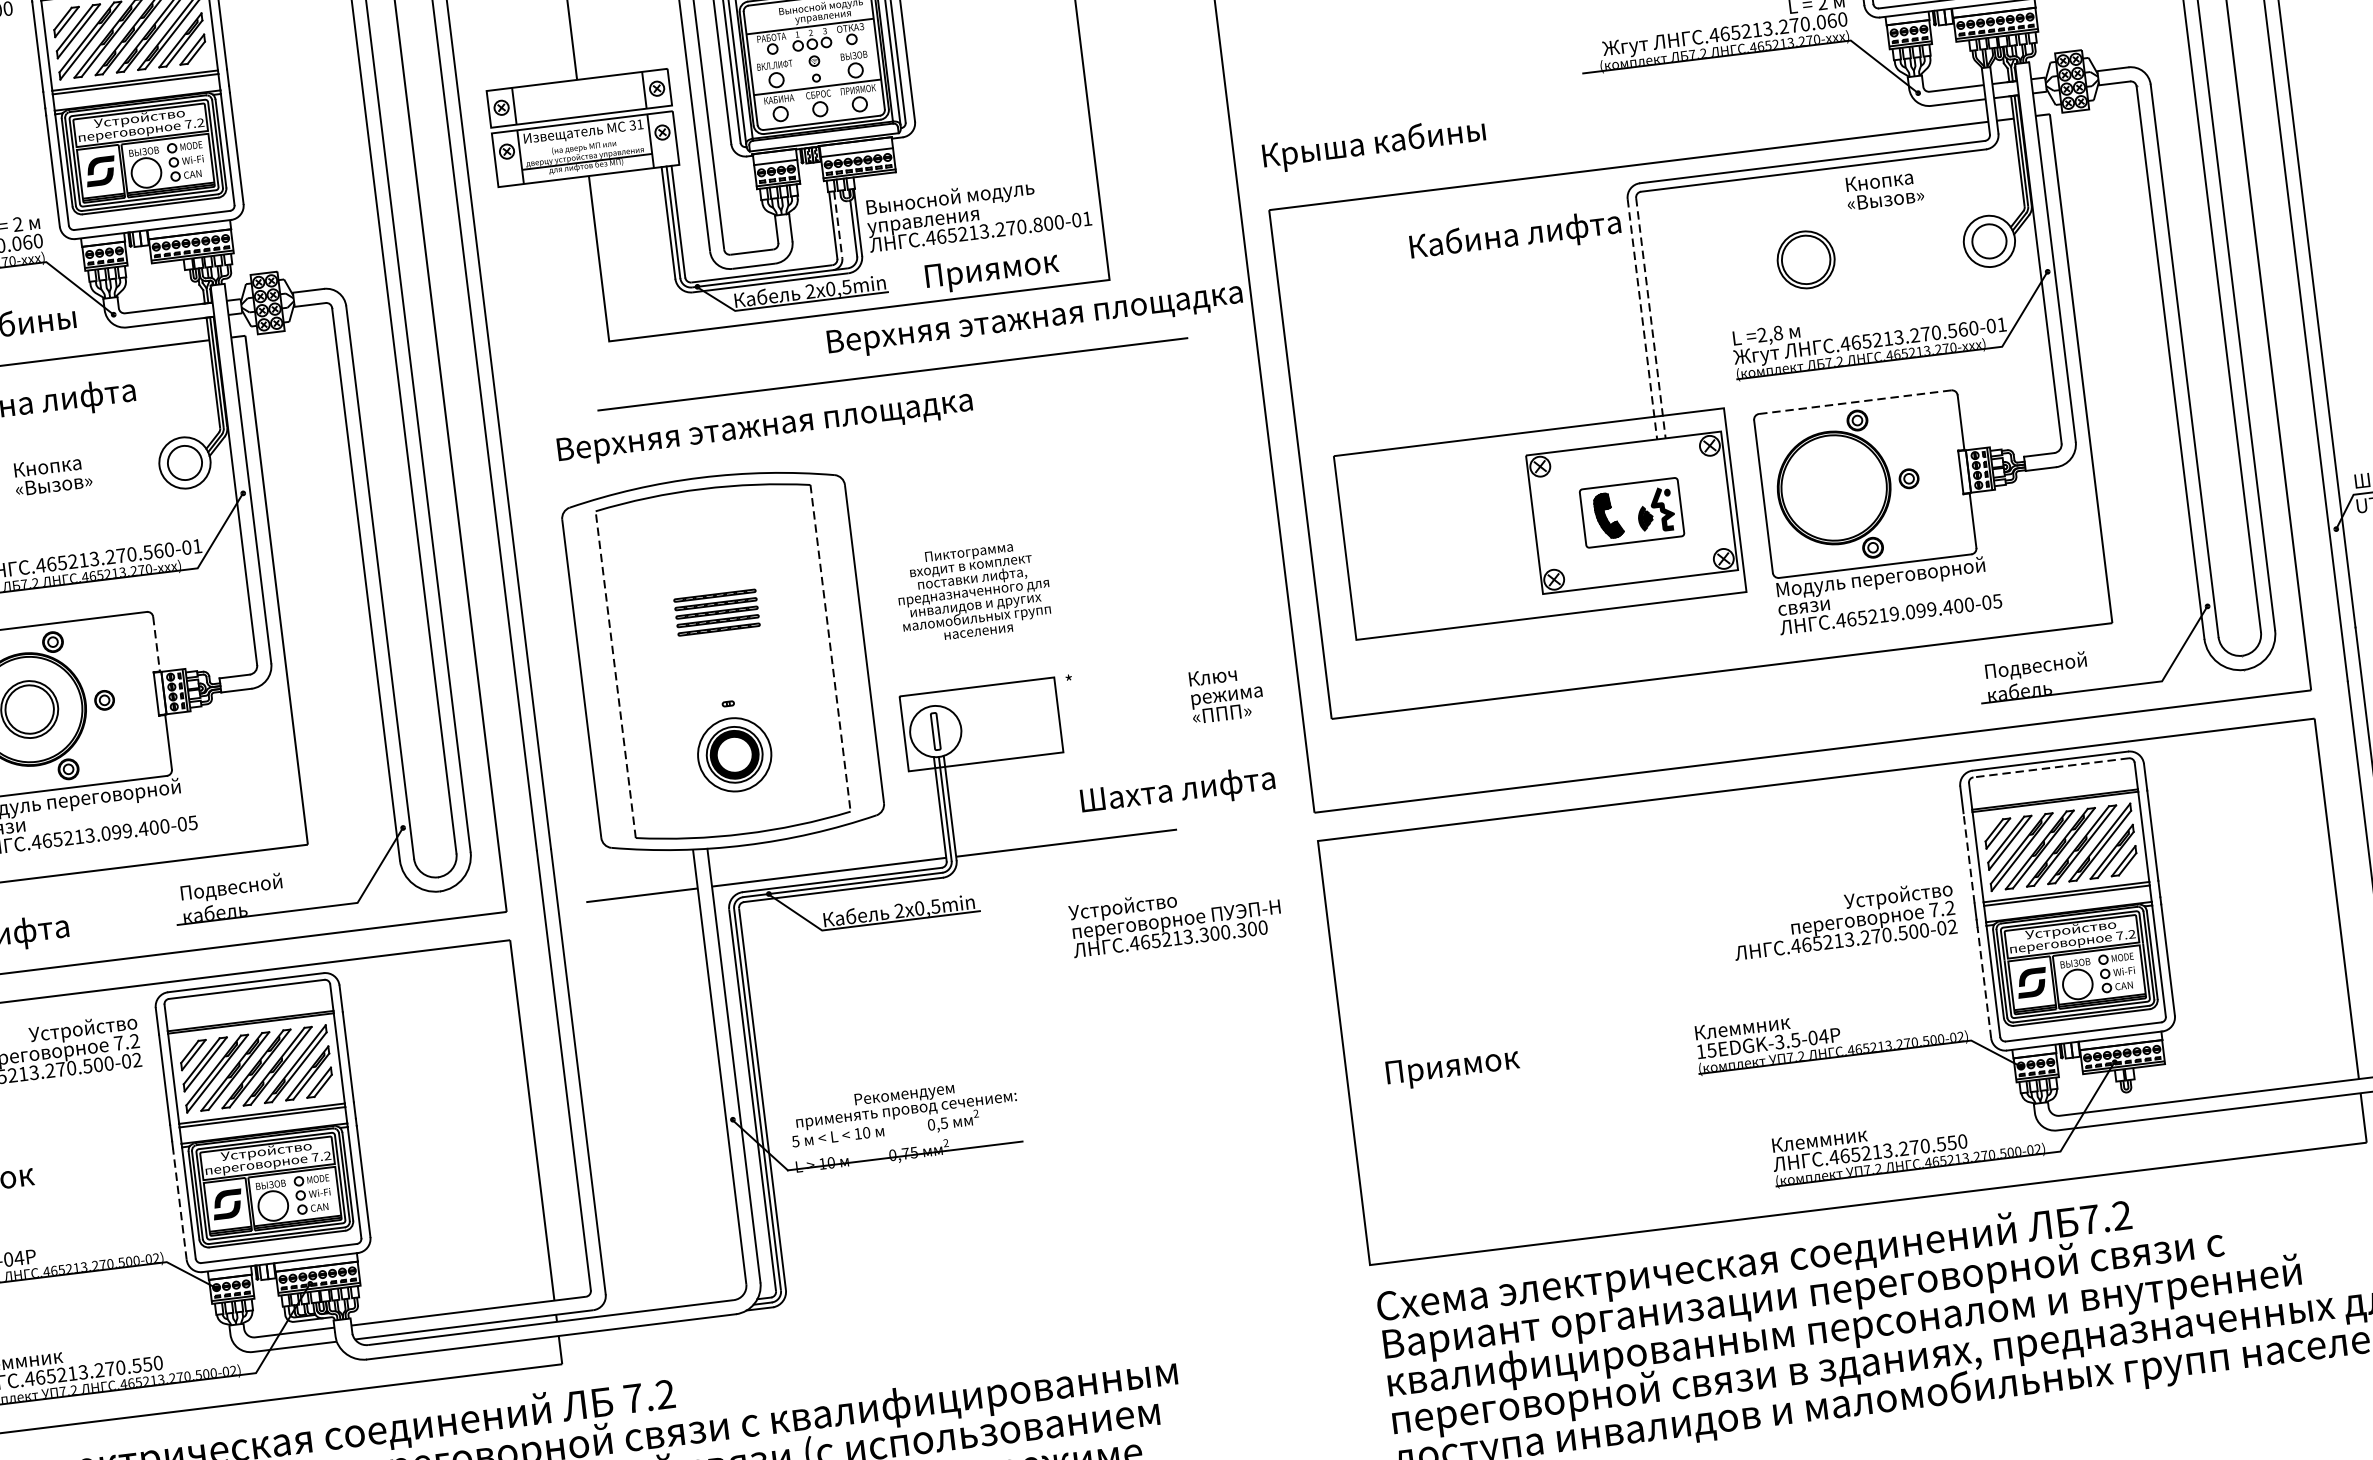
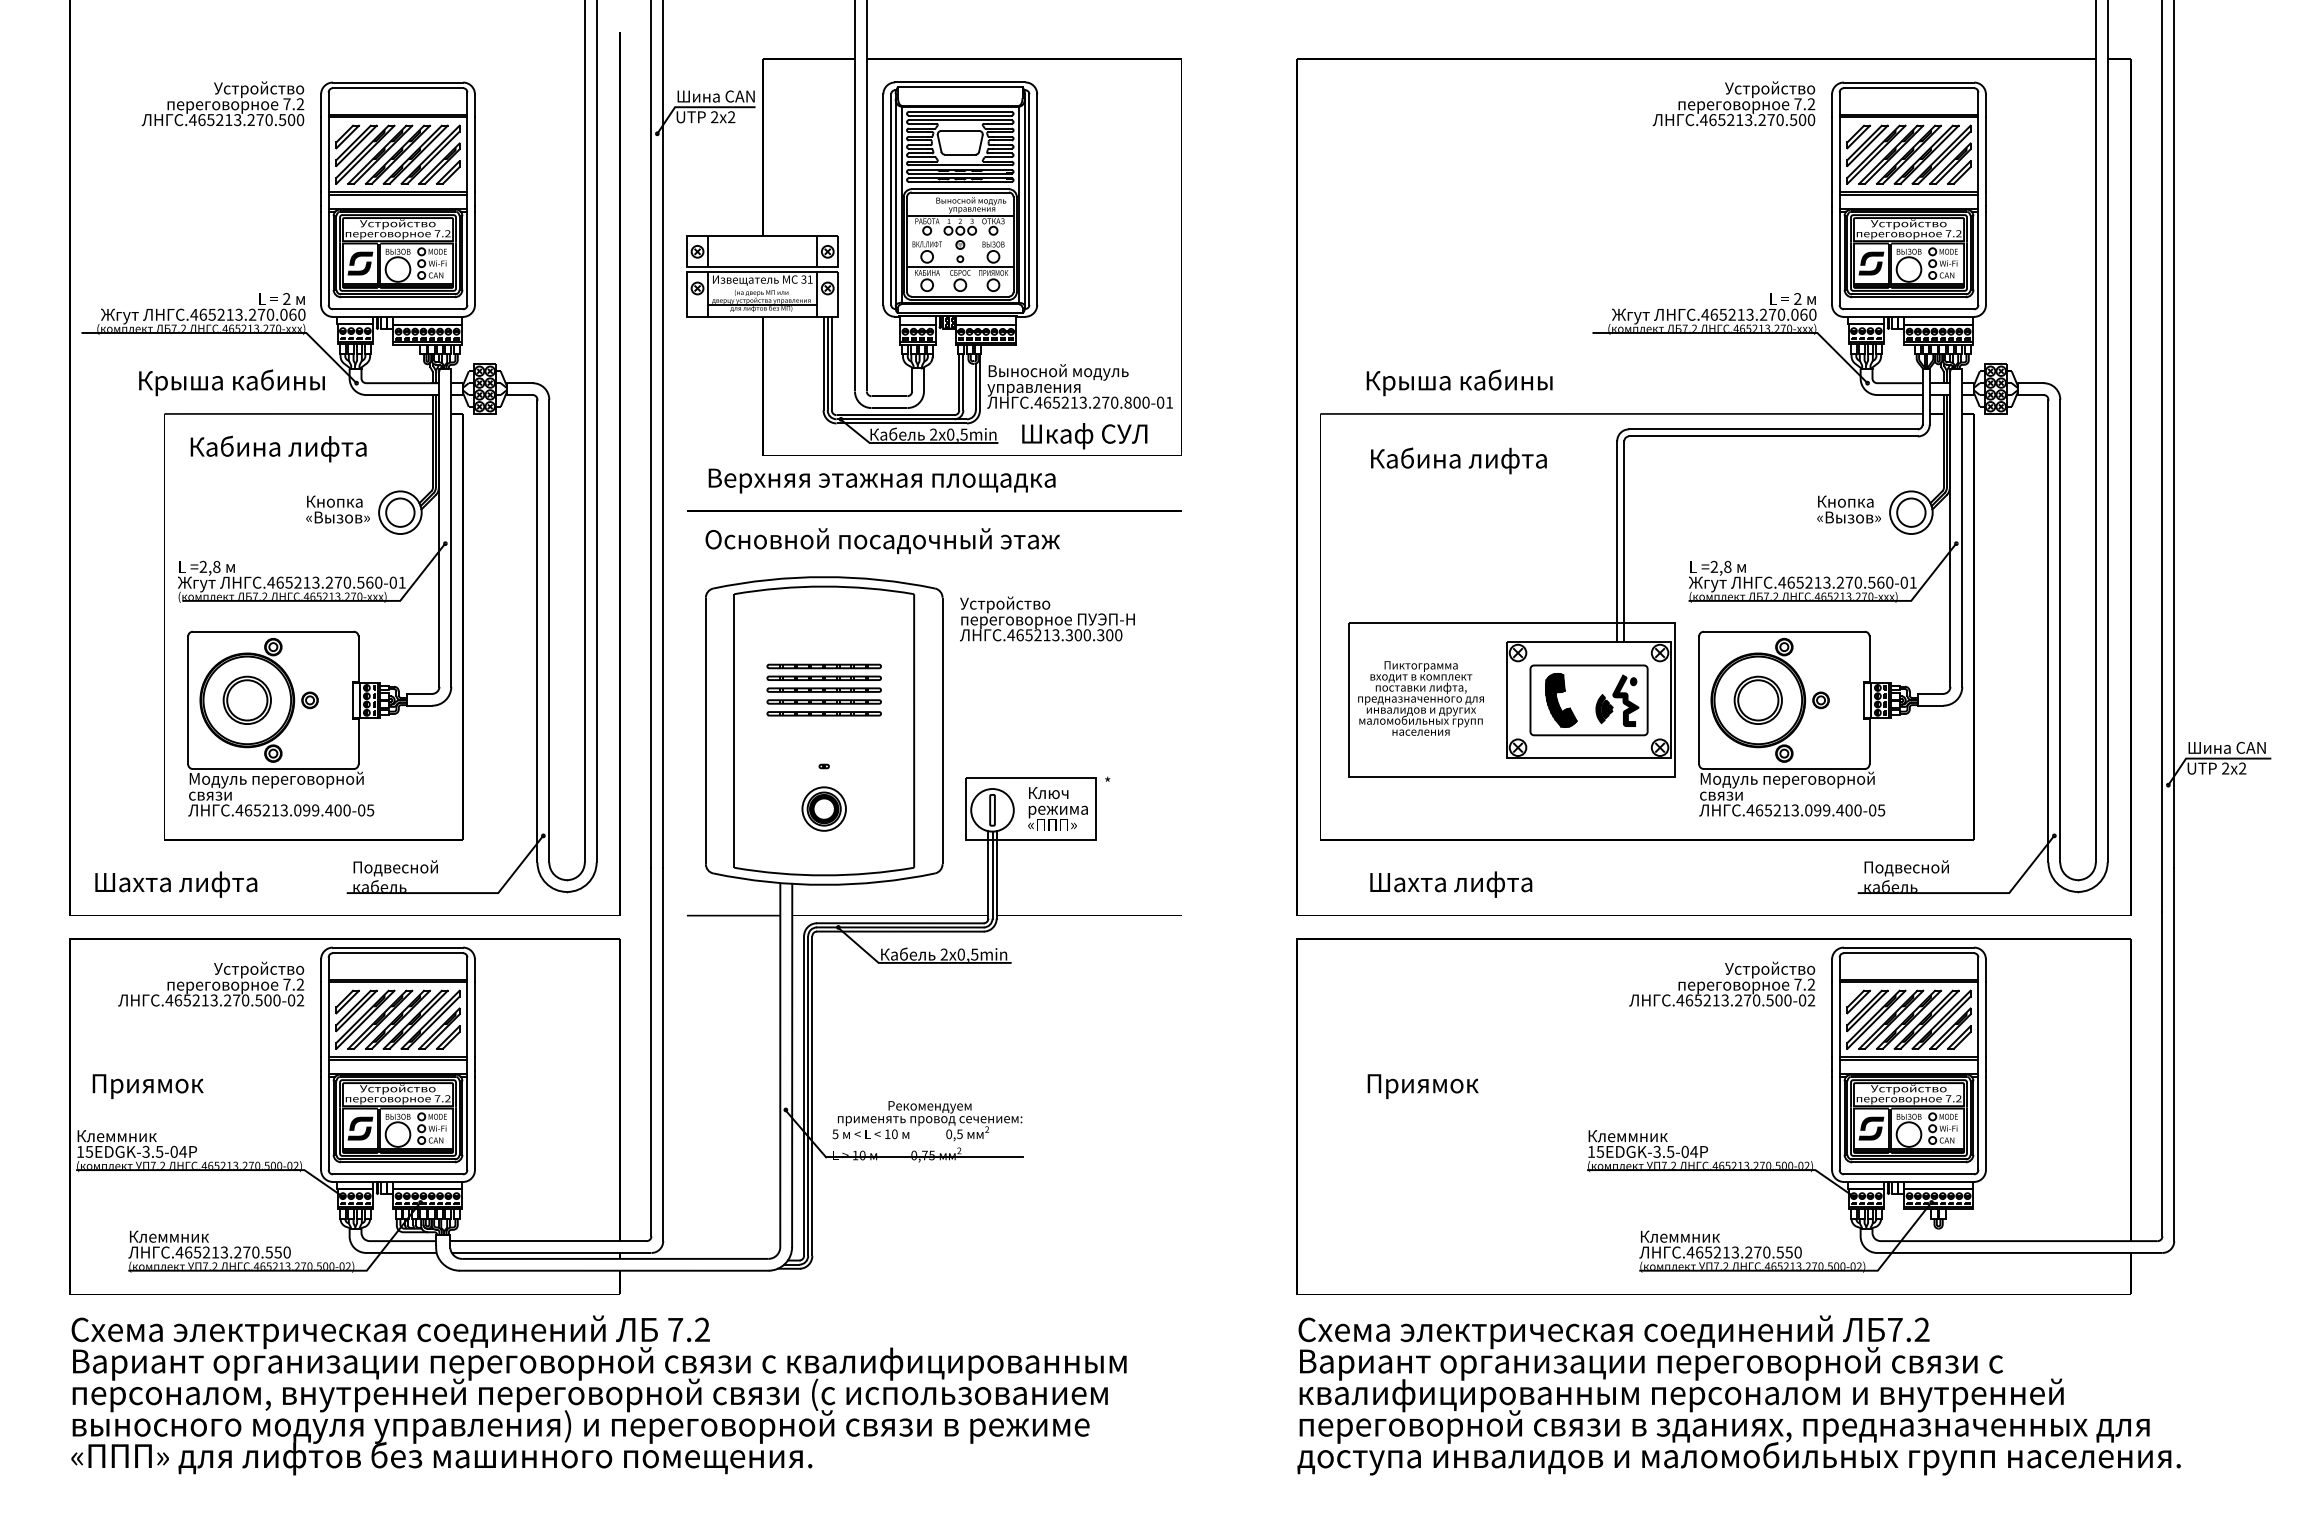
text: (1374, 144) -> (1459, 382), moved
text: (1883, 189) -> (1848, 509), moved
line: (838, 224) -> (963, 382), dashed -> solid
text: (1514, 236) -> (1458, 460), moved
part: (1805, 258) -> (1757, 699), moved
text: (990, 271) -> (1084, 436), Приямок -> Шкаф СУЛ
line: (1651, 317) -> (1624, 541), dashed -> solid
line: (1642, 318) -> (1617, 541), dashed -> solid
text: (1034, 319) -> (881, 480), moved
line: (892, 373) -> (934, 510), moved
line: (1855, 401) -> (1784, 631), dashed -> solid
text: (764, 426) -> (882, 541), Верхняя этажная площадка -> Основной посадочный этаж
text: (52, 475) -> (337, 509), moved
part: (1631, 513) -> (1588, 700), size x1.43
text: (973, 591) -> (1420, 698), moved
part: (716, 612) -> (823, 689), size x1.67
text: (1893, 614) -> (1794, 810), .465219.099.400-05 -> .465213.099.400-05
line: (156, 644) -> (358, 659), dashed -> solid
line: (830, 647) -> (914, 730), dashed -> solid
line: (615, 674) -> (734, 730), dashed -> solid
text: (1225, 693) -> (1057, 808), moved
part: (733, 754) -> (823, 808), size x0.71
line: (2050, 768) -> (1908, 953), dashed -> solid
text: (1178, 791) -> (1451, 884), moved
line: (1969, 858) -> (1832, 1019), dashed -> solid
text: (1175, 918) -> (1047, 618), moved
text: (1843, 919) -> (1722, 983), moved
line: (1984, 982) -> (1832, 1123), dashed -> solid
text: (1452, 1068) -> (1422, 1086), moved
line: (180, 1203) -> (321, 1123), dashed -> solid

